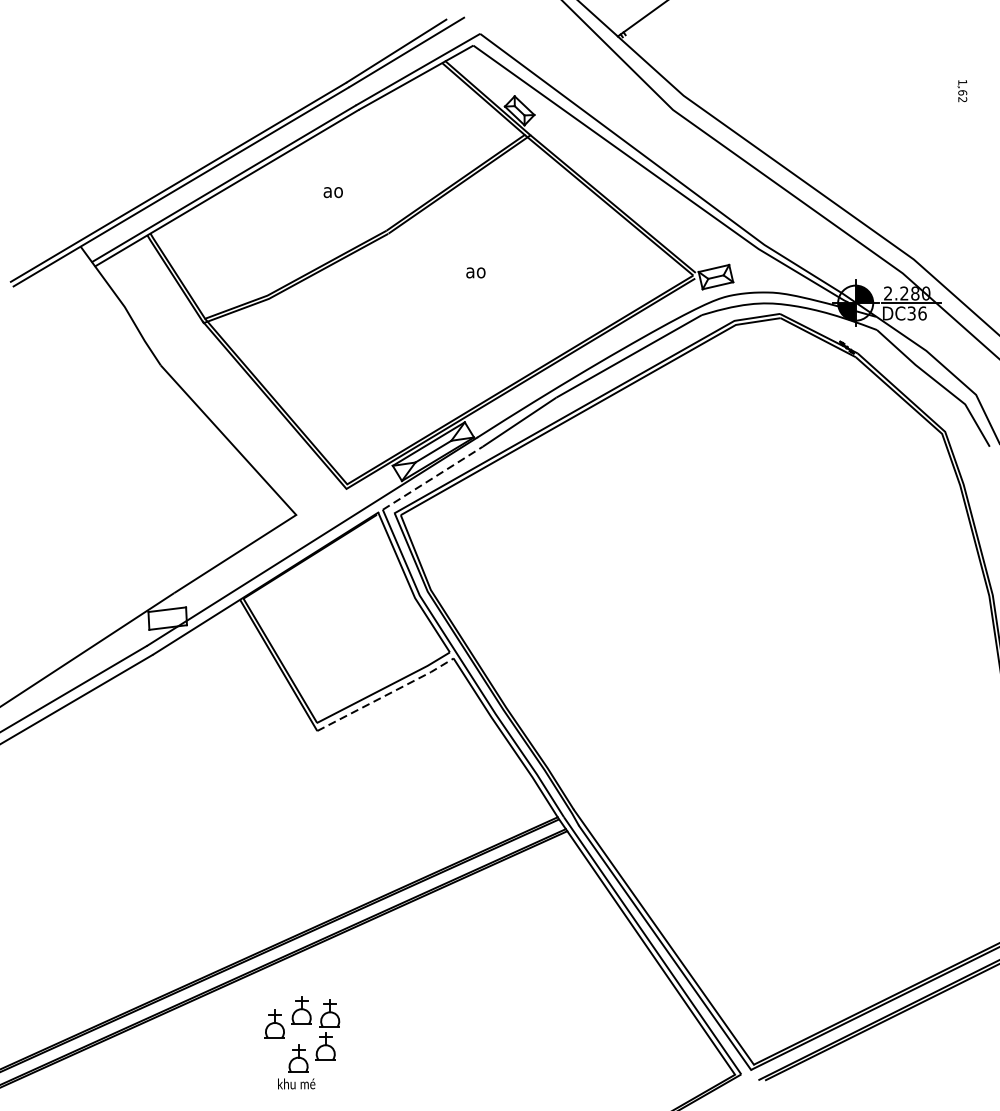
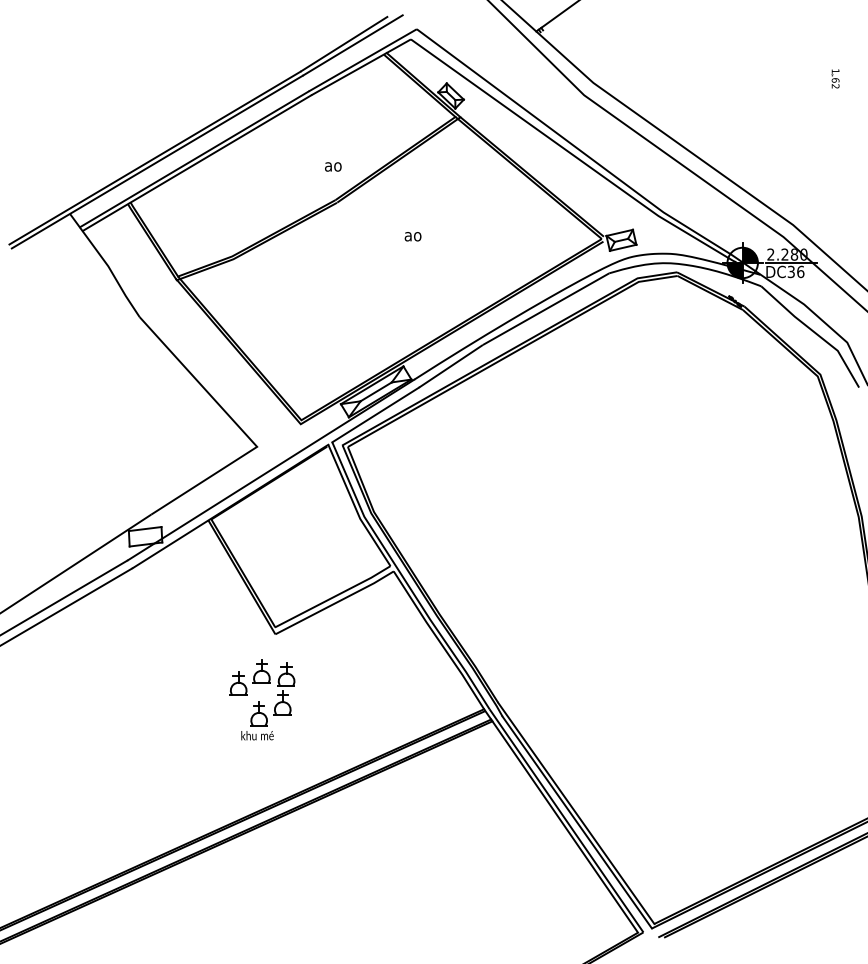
text: (333, 192) -> (333, 166), moved
line: (433, 477) -> (376, 414), dashed -> solid
line: (386, 695) -> (335, 603), dashed -> solid
part: (302, 1042) -> (262, 699), moved

